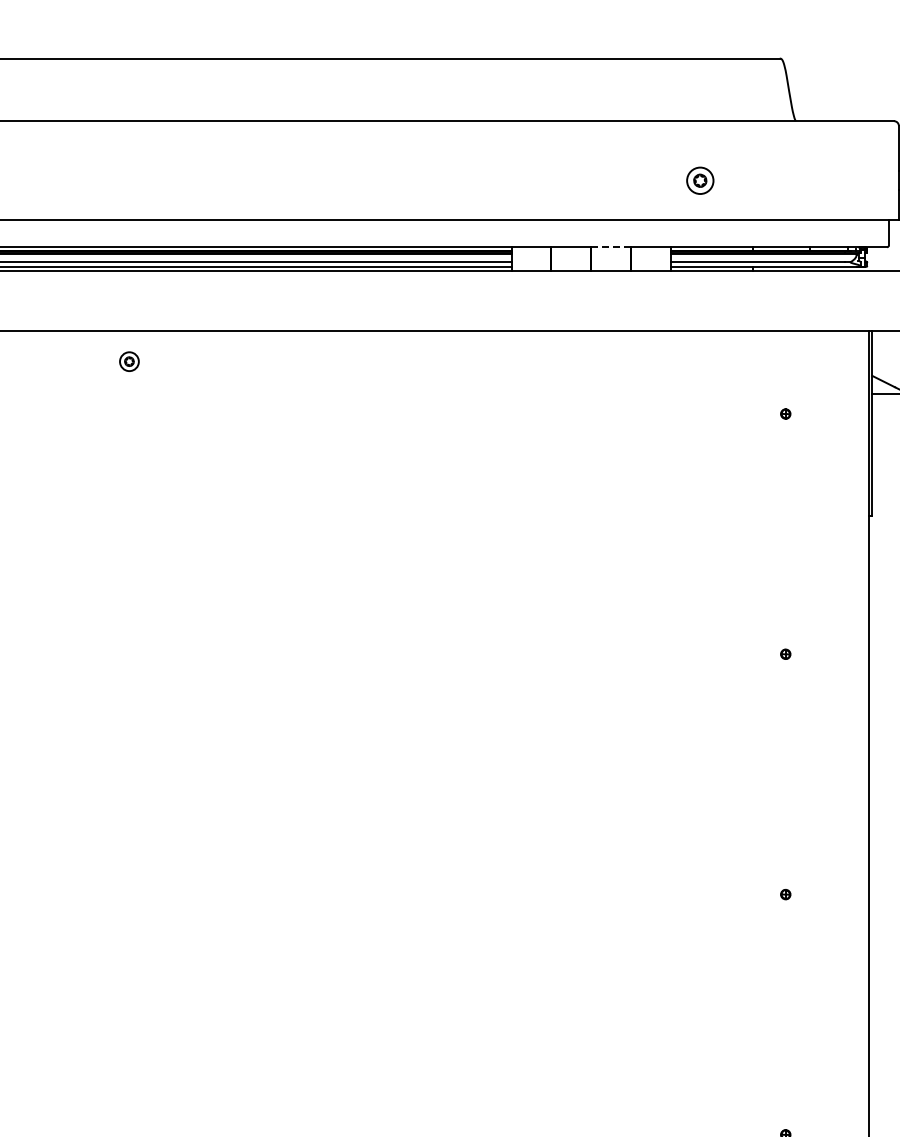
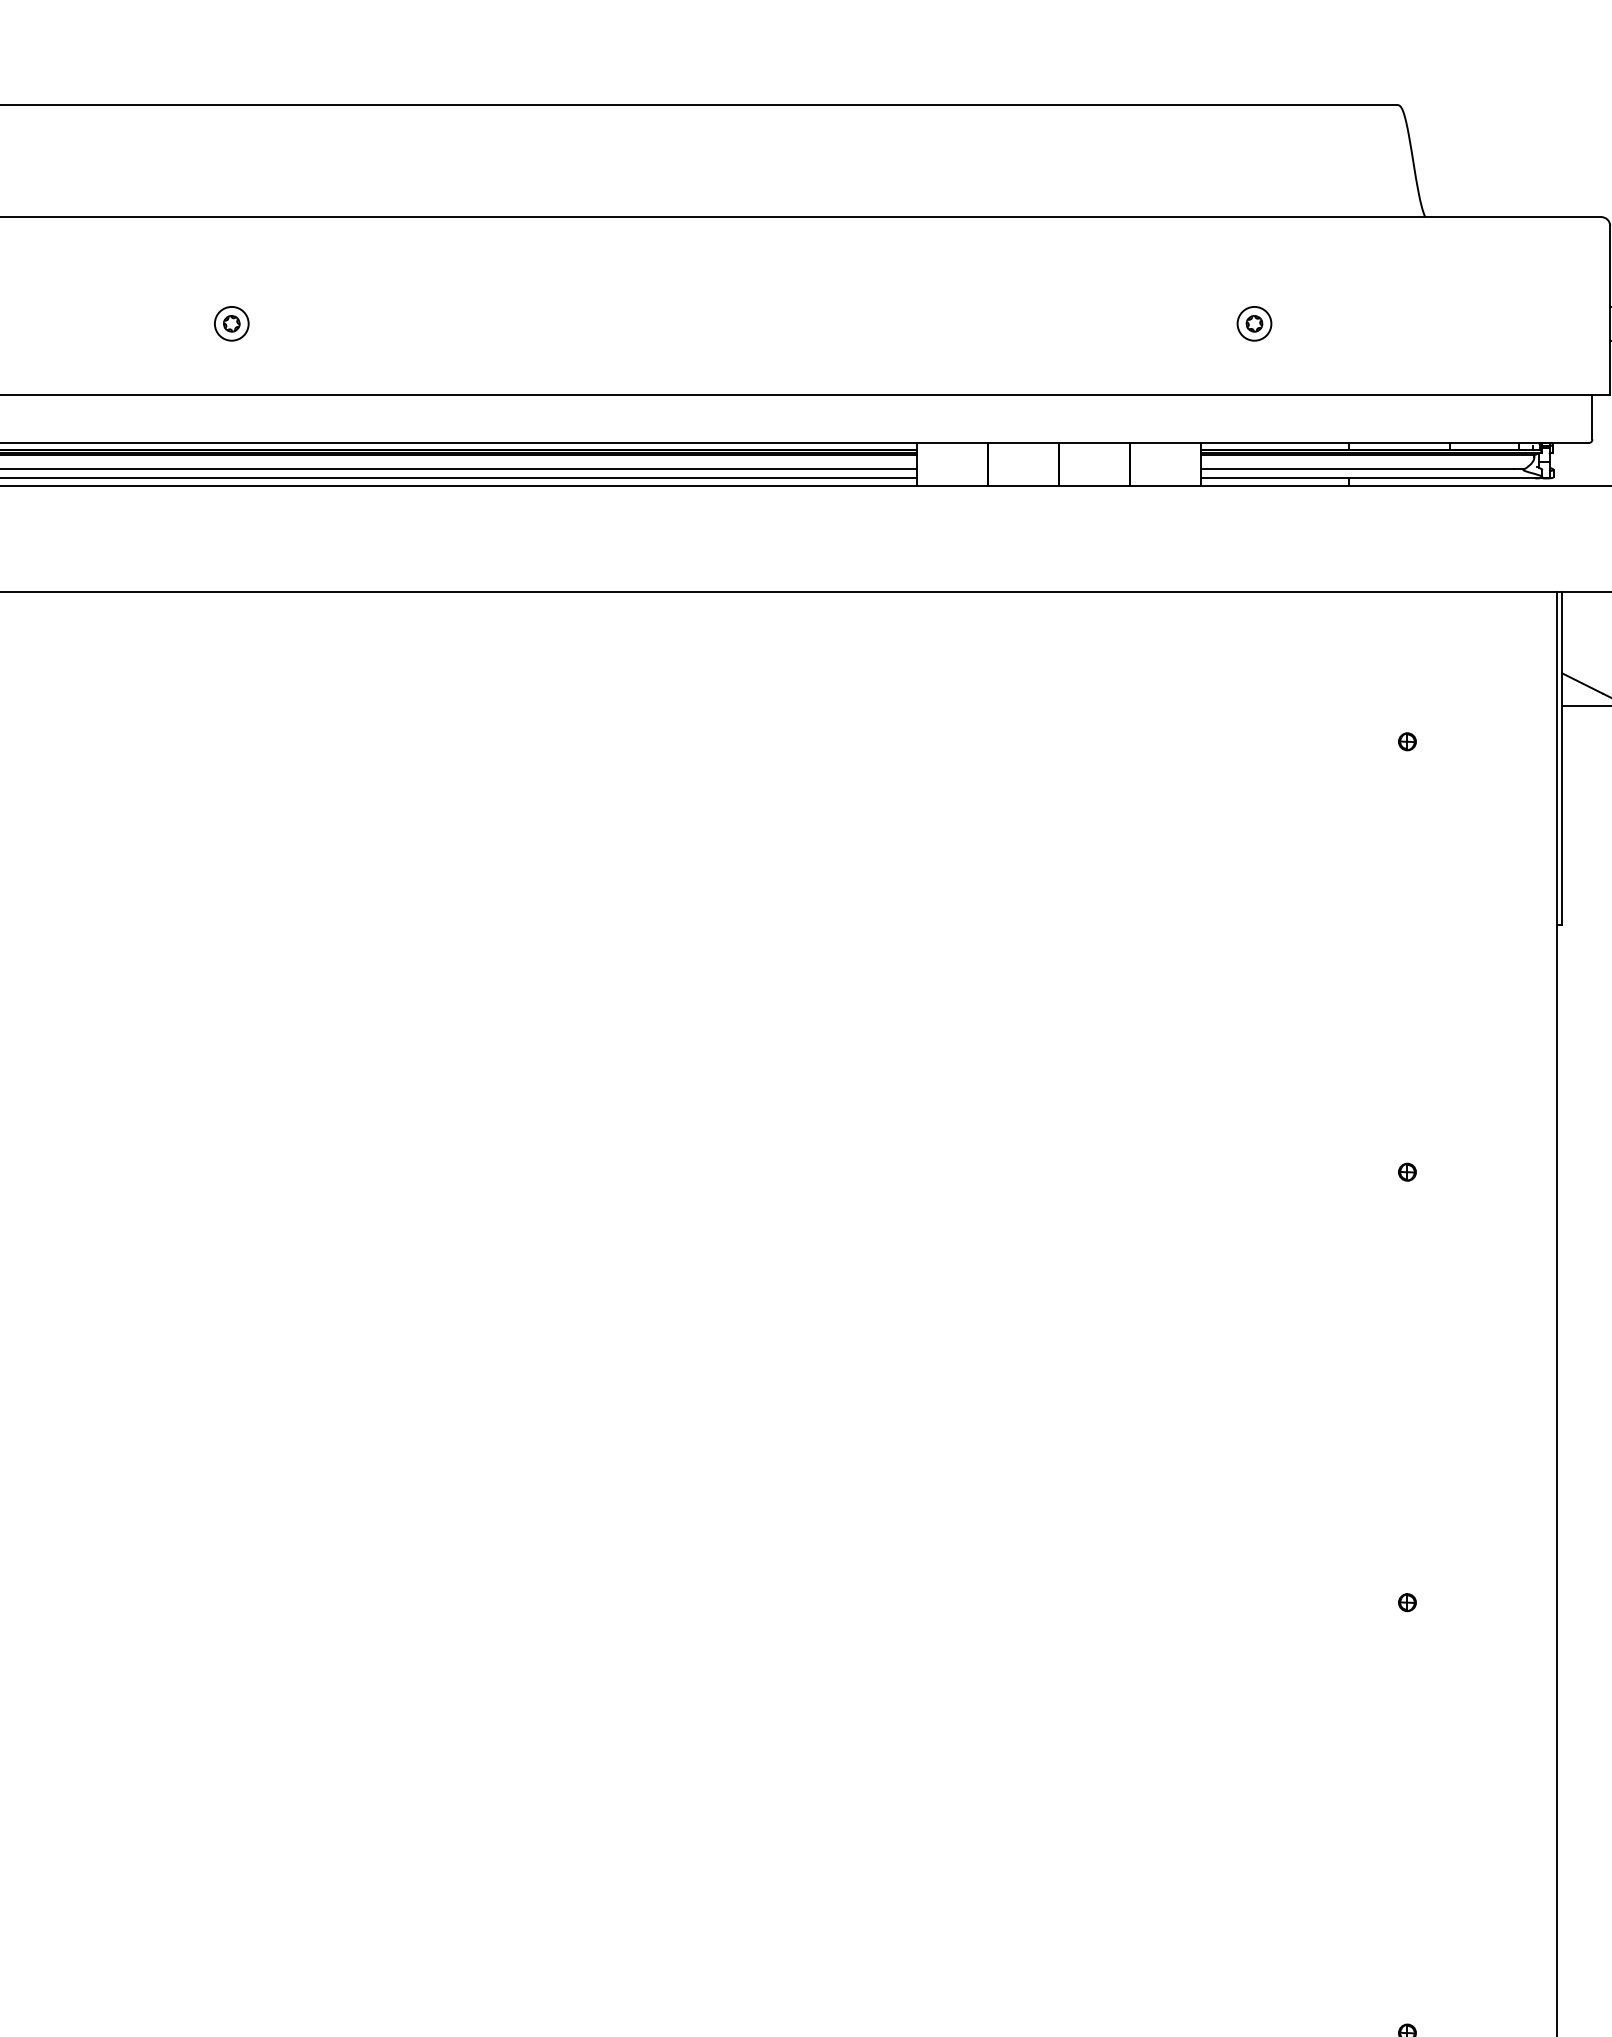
part: (700, 180) -> (1254, 323), size x0.71
line: (611, 247) -> (1095, 443), dashed -> solid
part: (129, 361) -> (231, 323), moved

